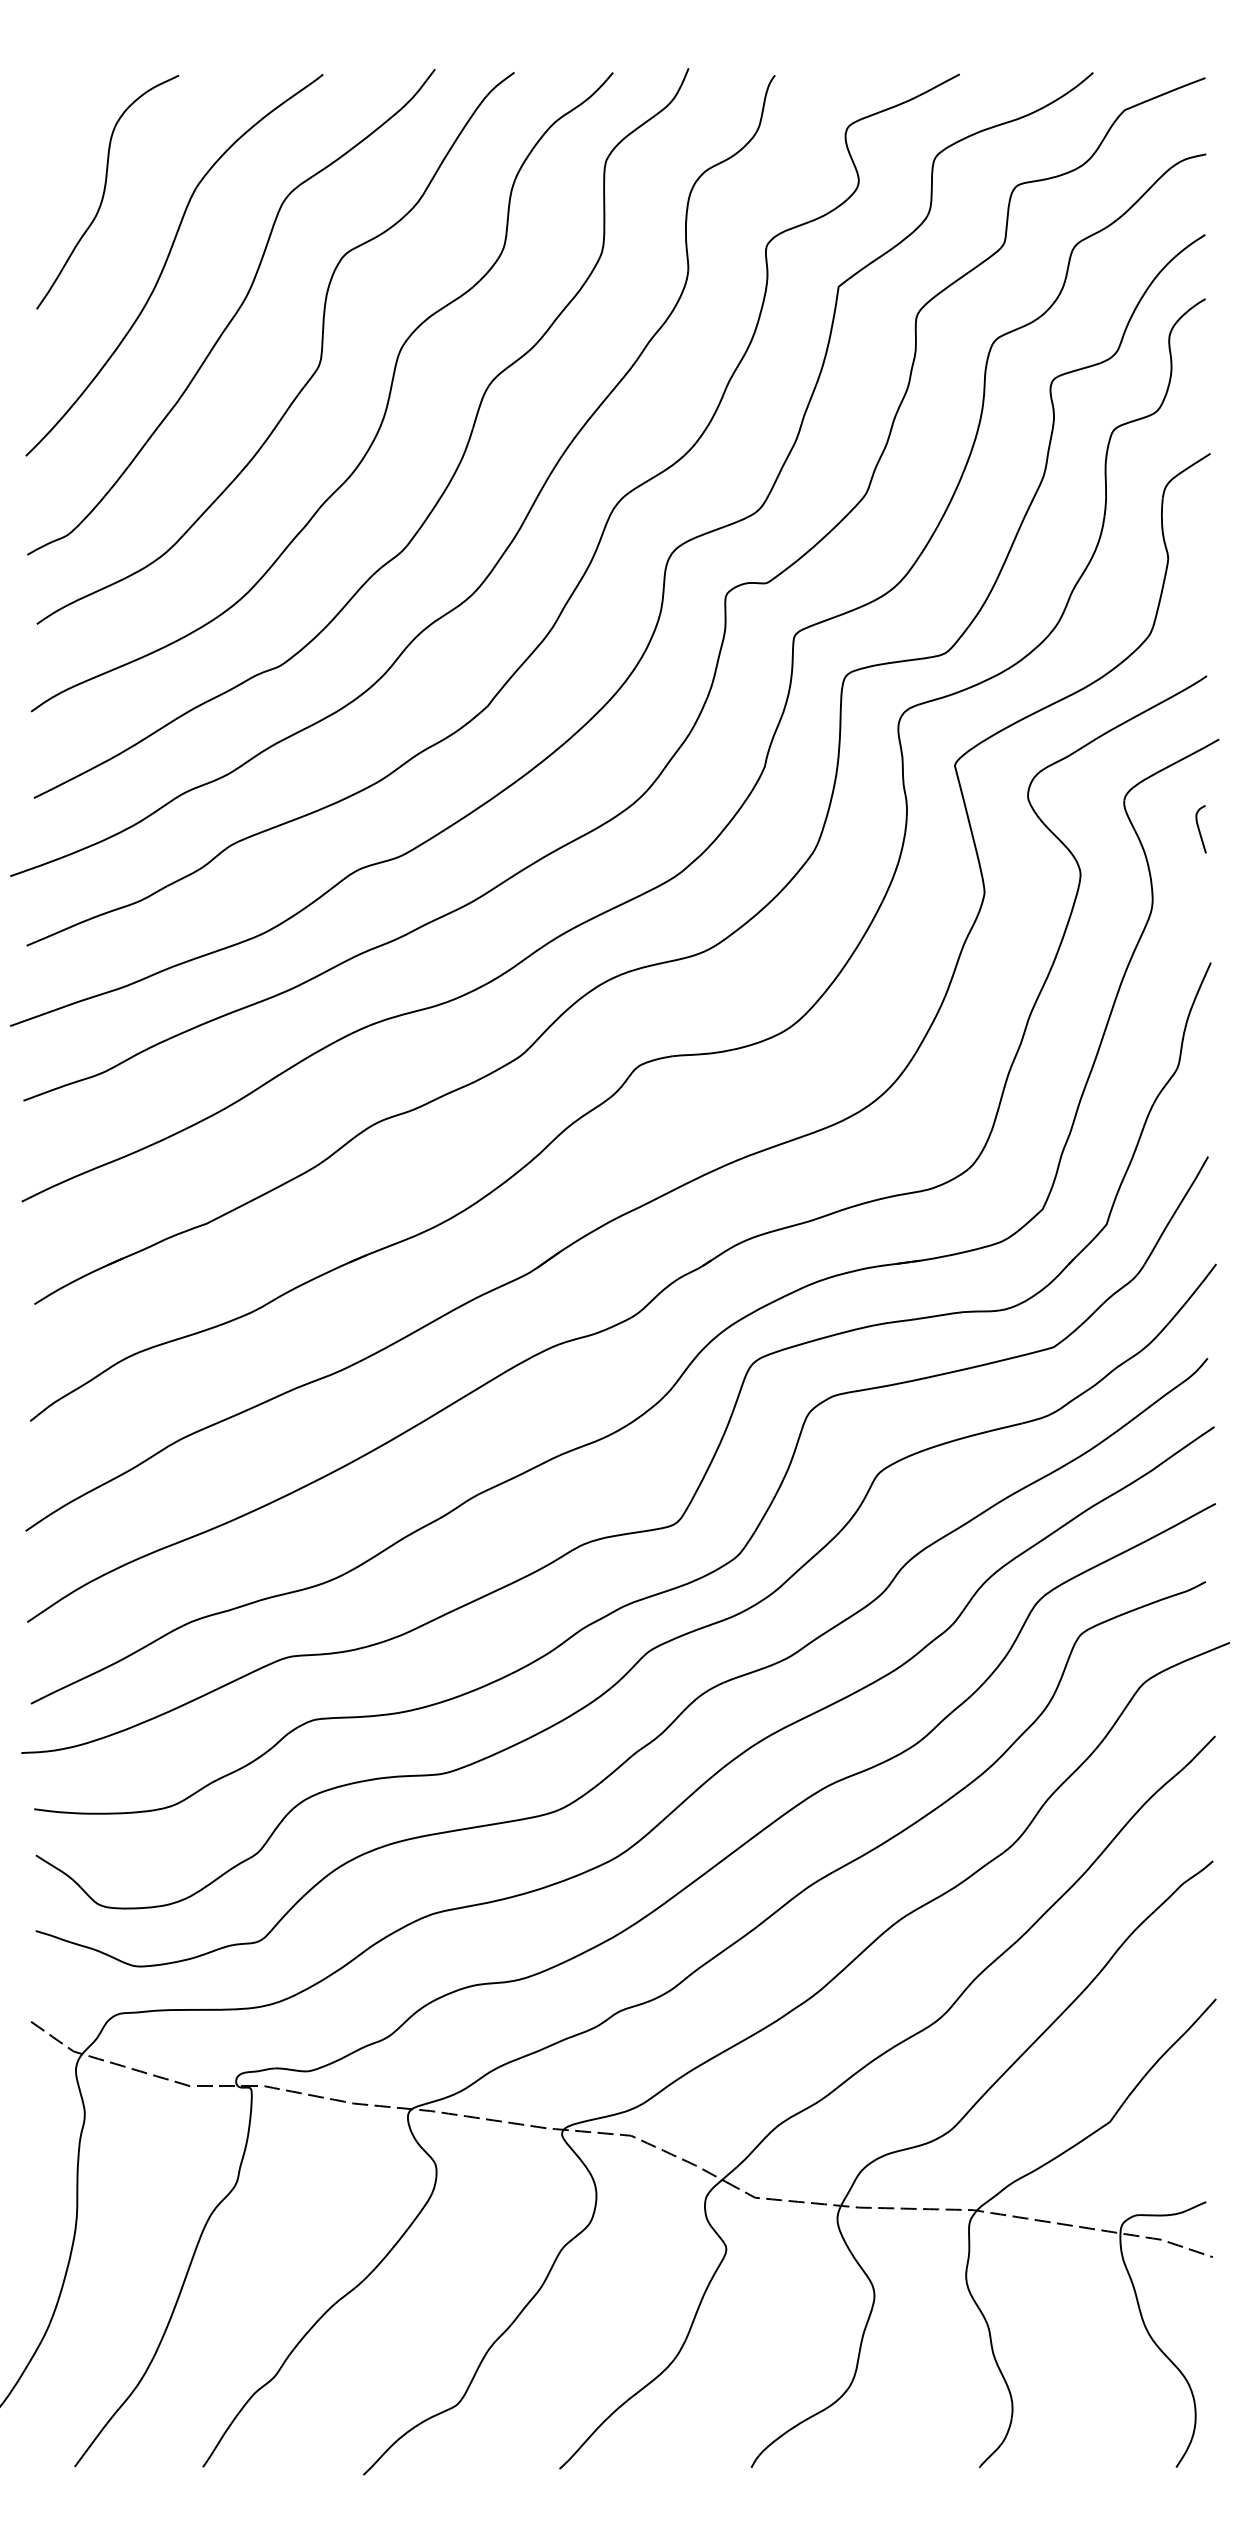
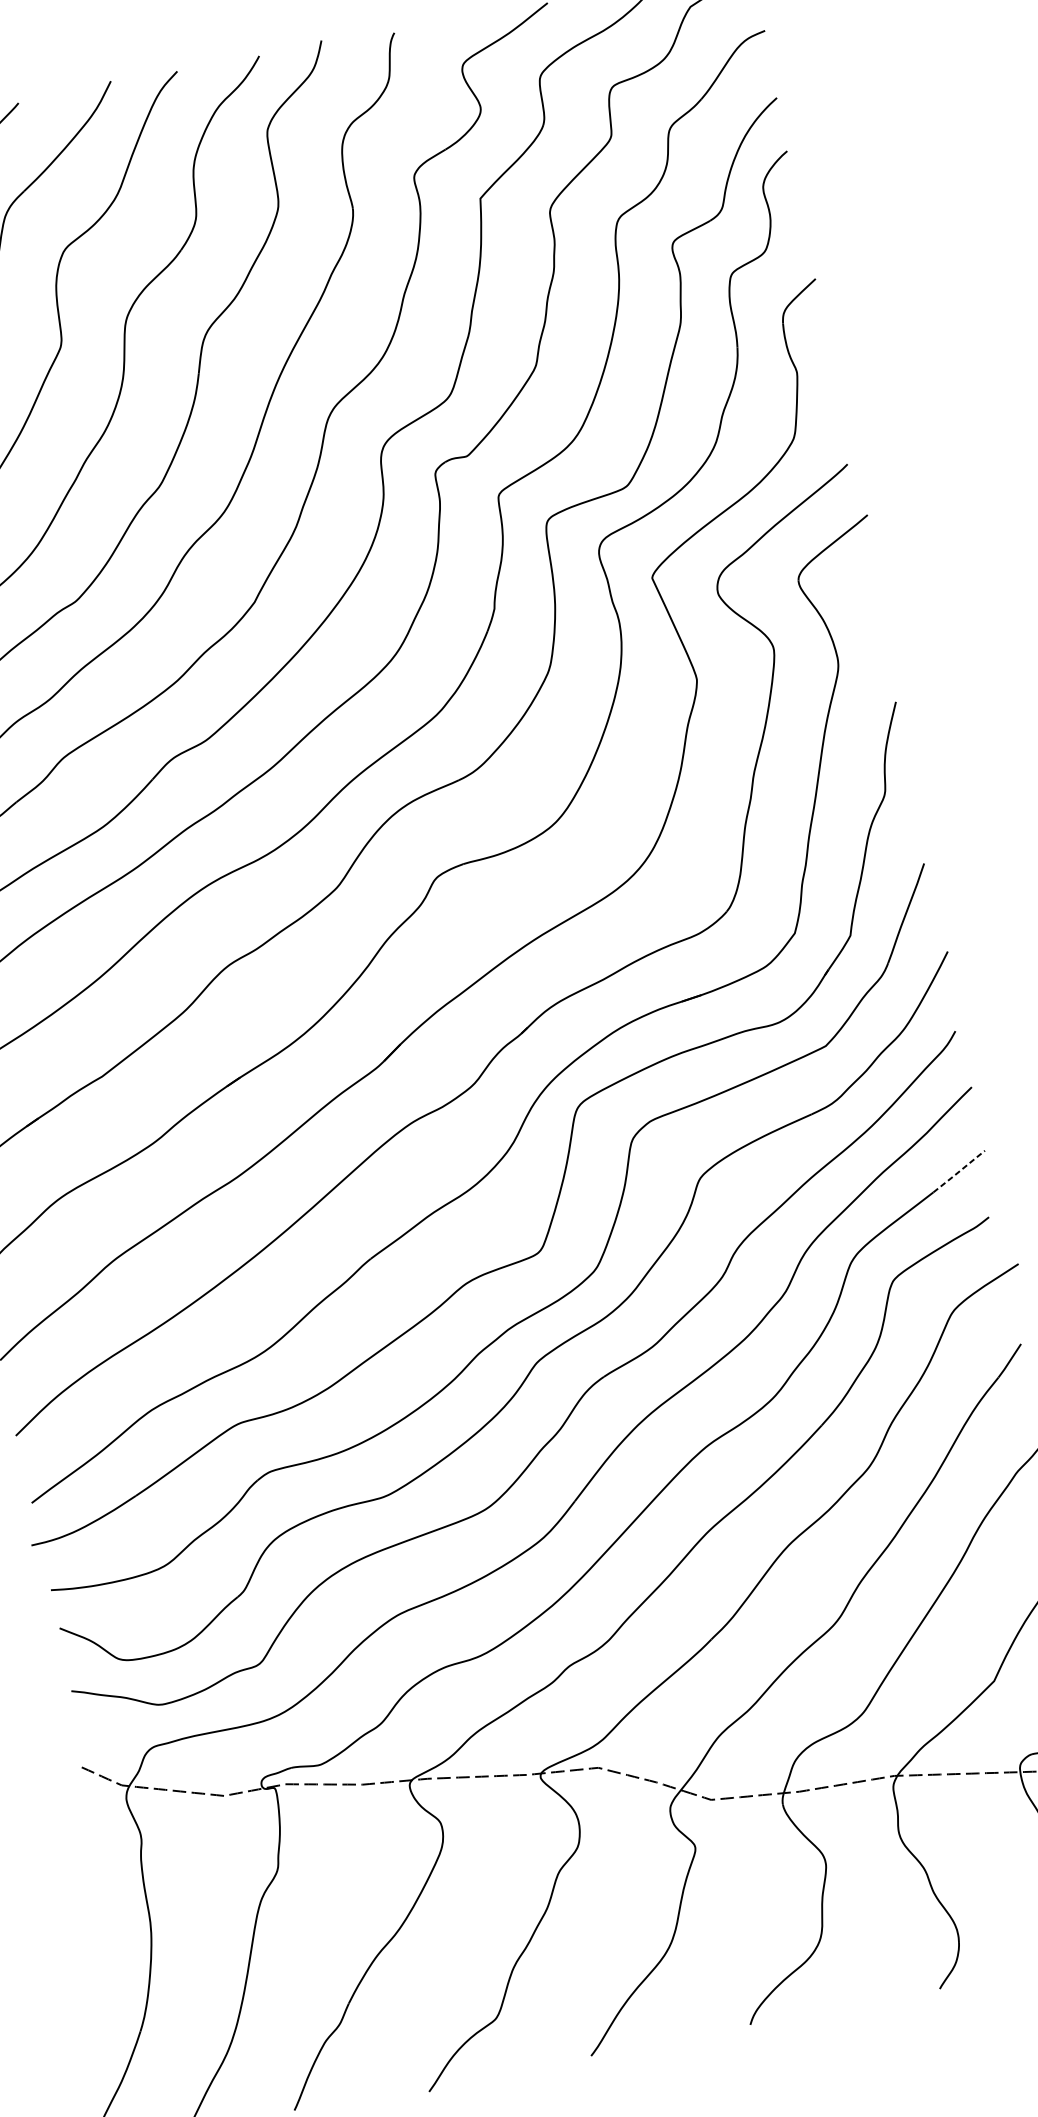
curve: (1199, 829) -> (865, 592), removed
line: (1181, 1522) -> (959, 1171), solid -> dashed

